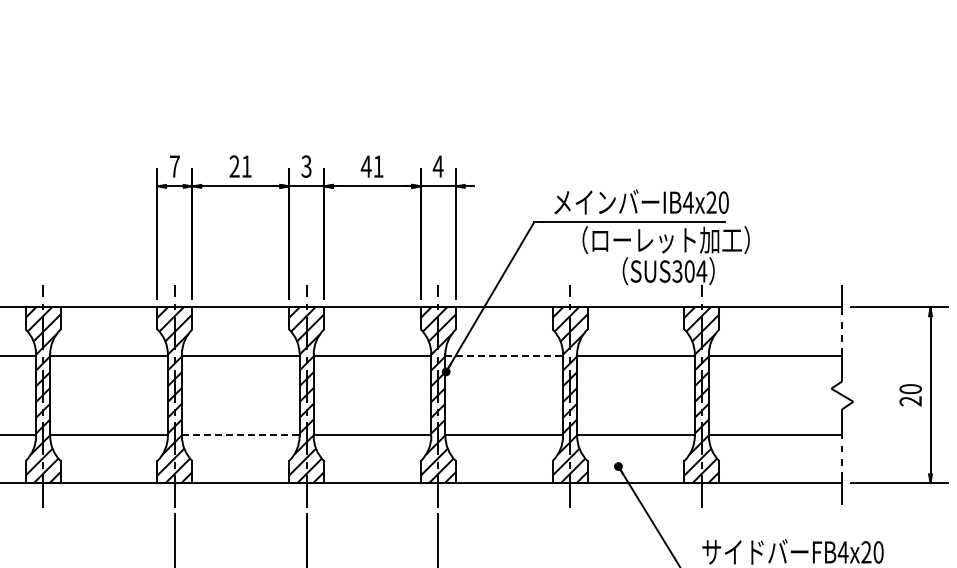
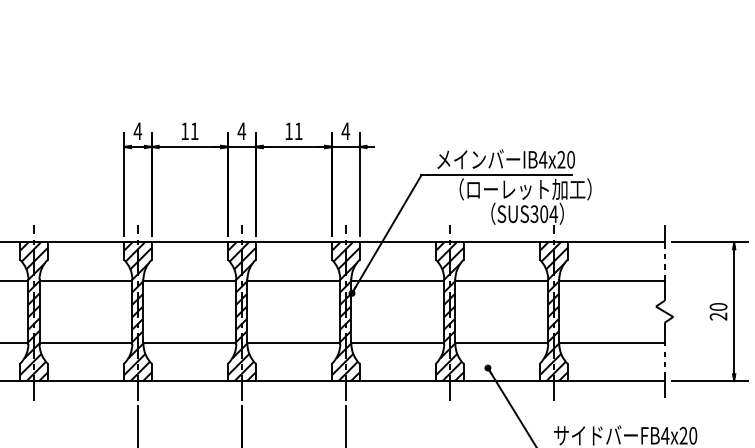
text: (174, 166) -> (137, 131), 7 -> 4
text: (234, 166) -> (184, 131), 21 -> 11
text: (306, 166) -> (241, 131), 3 -> 4
text: (365, 166) -> (288, 131), 41 -> 11
line: (504, 355) -> (398, 280), dashed -> solid
line: (240, 434) -> (189, 342), dashed -> solid

